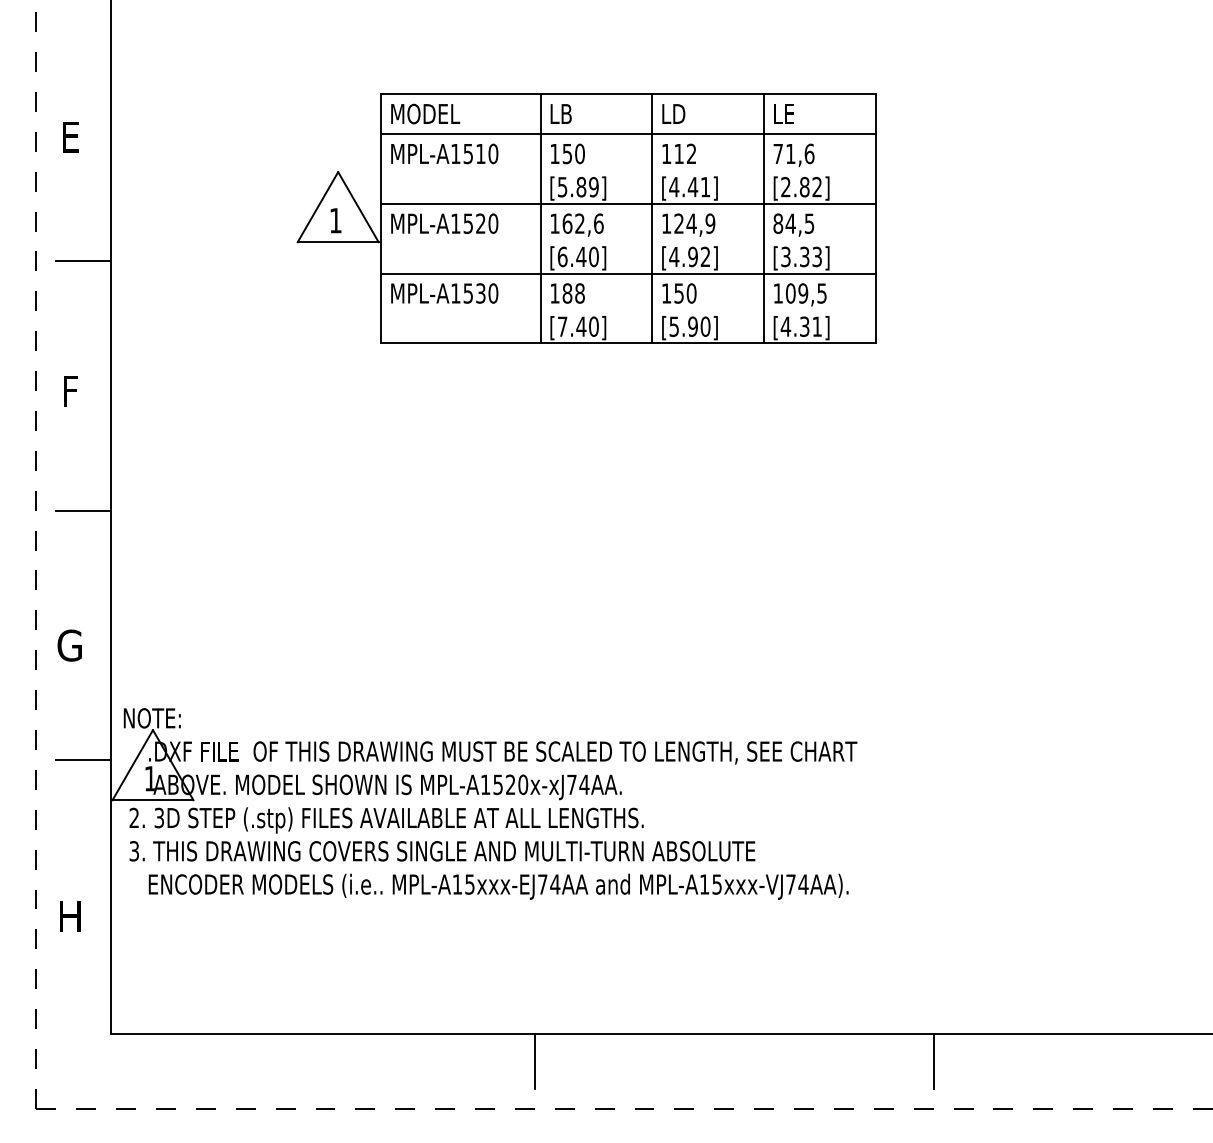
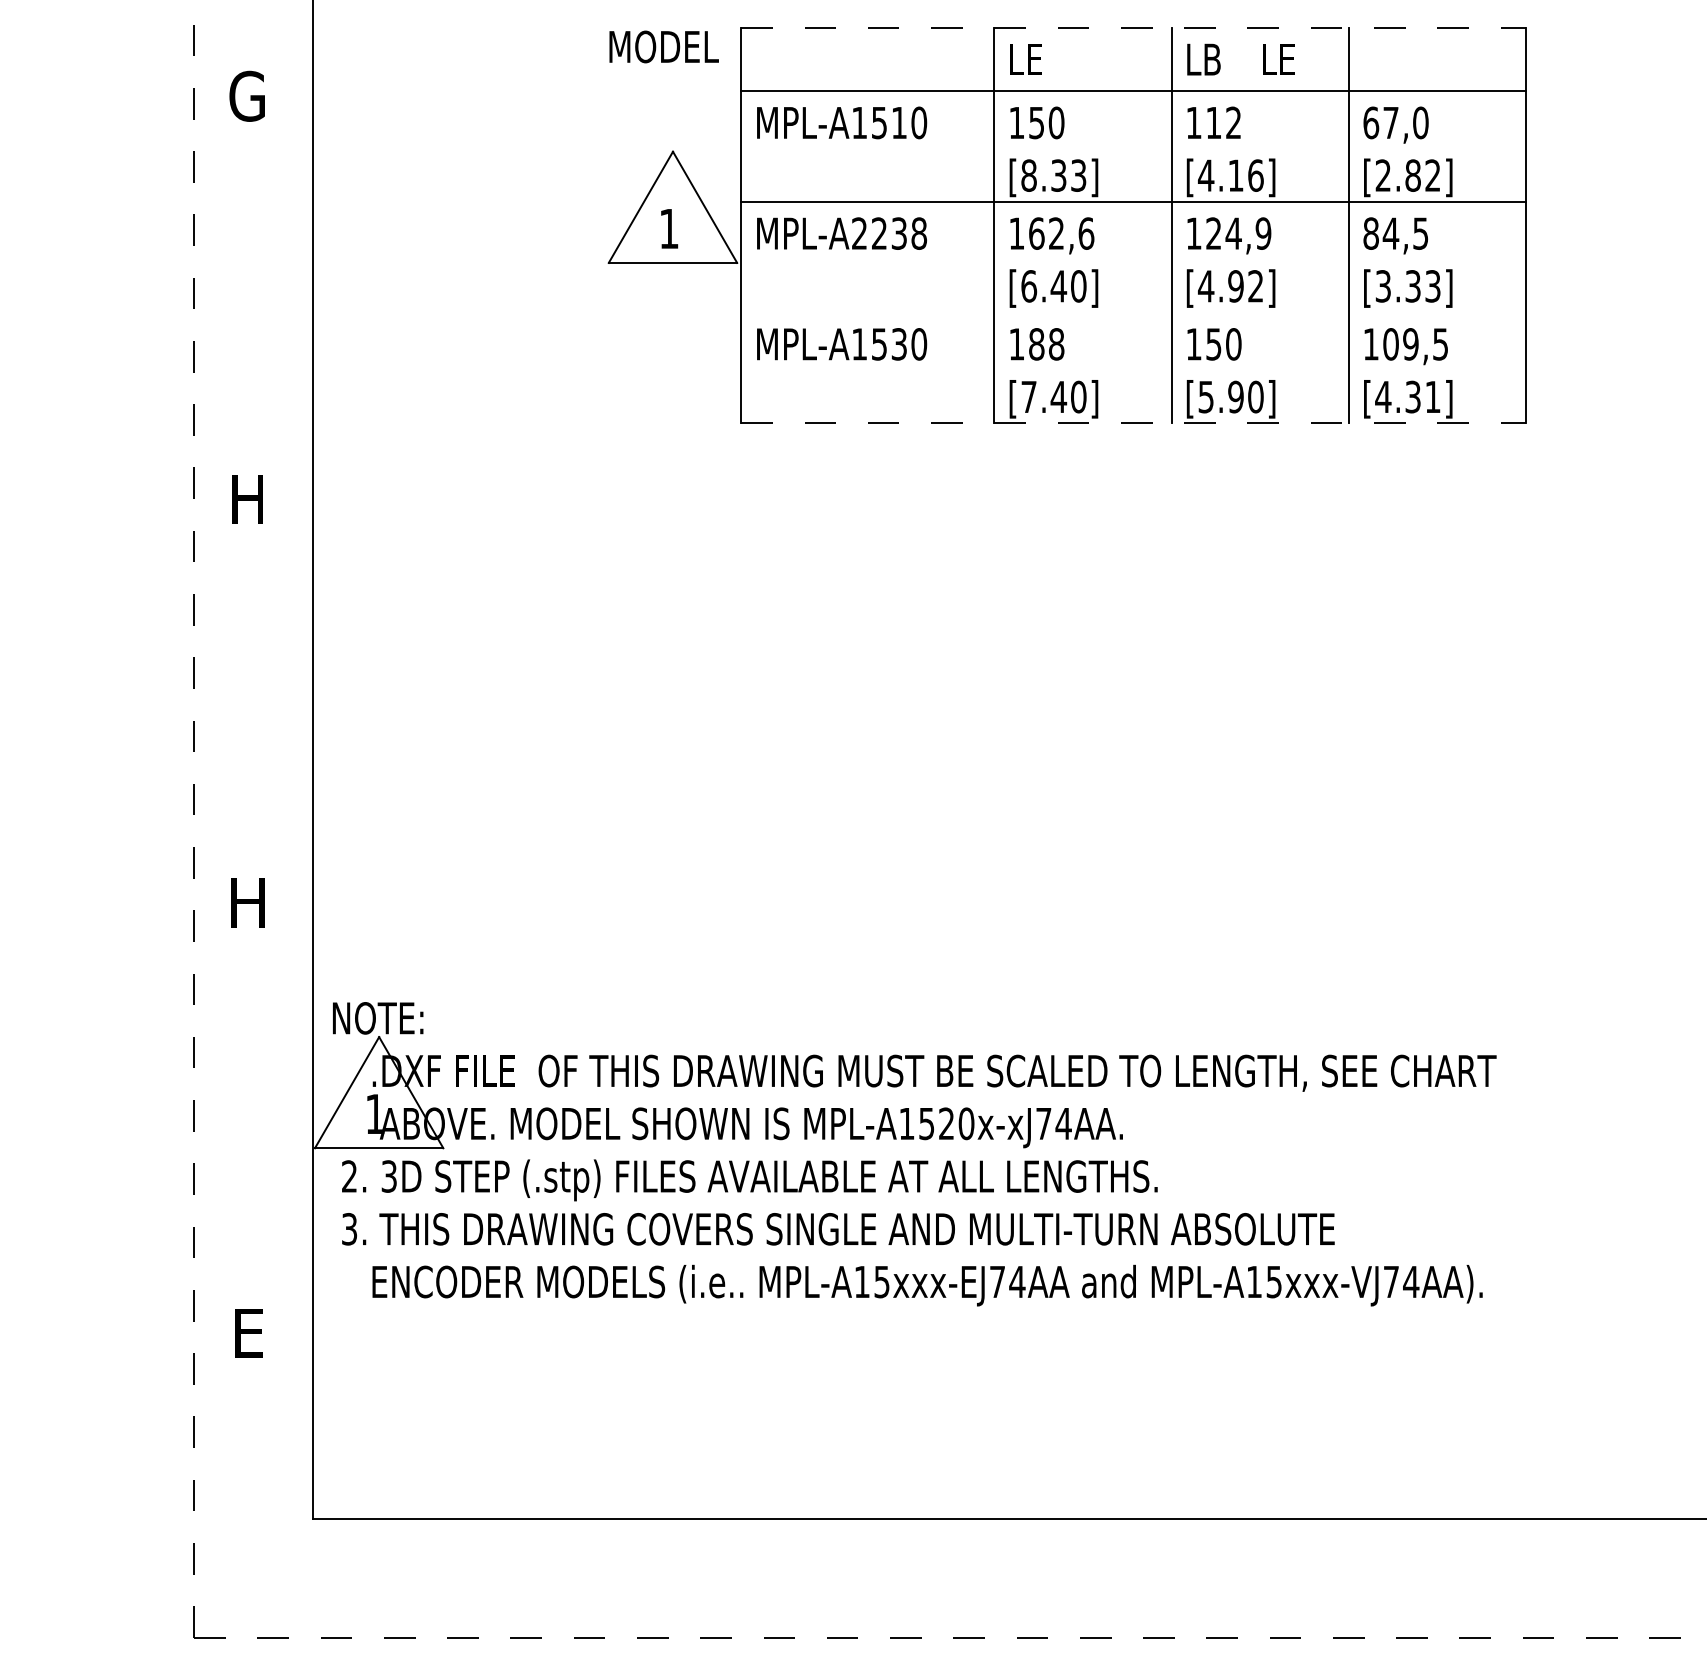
line: (629, 94) -> (1135, 28), solid -> dashed
text: (425, 113) -> (663, 46), moved
text: (560, 113) -> (1025, 58), LB -> LE
text: (680, 113) -> (1216, 58), LD -> LB
text: (783, 113) -> (1277, 58), moved
text: (69, 137) -> (246, 96), E -> G
text: (793, 153) -> (1395, 122), 71,6 -> 67,0
text: (577, 186) -> (1052, 174), [5.89] -> [8.33]
text: (698, 186) -> (1244, 174), [4.41] -> [4.16]
text: (474, 223) -> (889, 233), MPL-A1520 -> MPL-A2238
line: (83, 261) -> (268, 293), removed
line: (628, 273) -> (1133, 312), removed
line: (629, 343) -> (1135, 423), solid -> dashed
text: (70, 391) -> (248, 499), F -> H
line: (83, 510) -> (268, 688), removed
text: (69, 645) -> (246, 902), G -> H
line: (83, 759) -> (268, 1083), removed
text: (70, 916) -> (248, 1332), H -> E
line: (534, 1061) -> (984, 1562), removed
line: (933, 1061) -> (1617, 1562), removed

